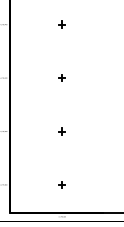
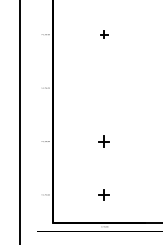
part: (61, 77) -> (104, 87), removed
part: (61, 131) -> (104, 141), size x1.6
part: (61, 184) -> (104, 194), size x1.6

